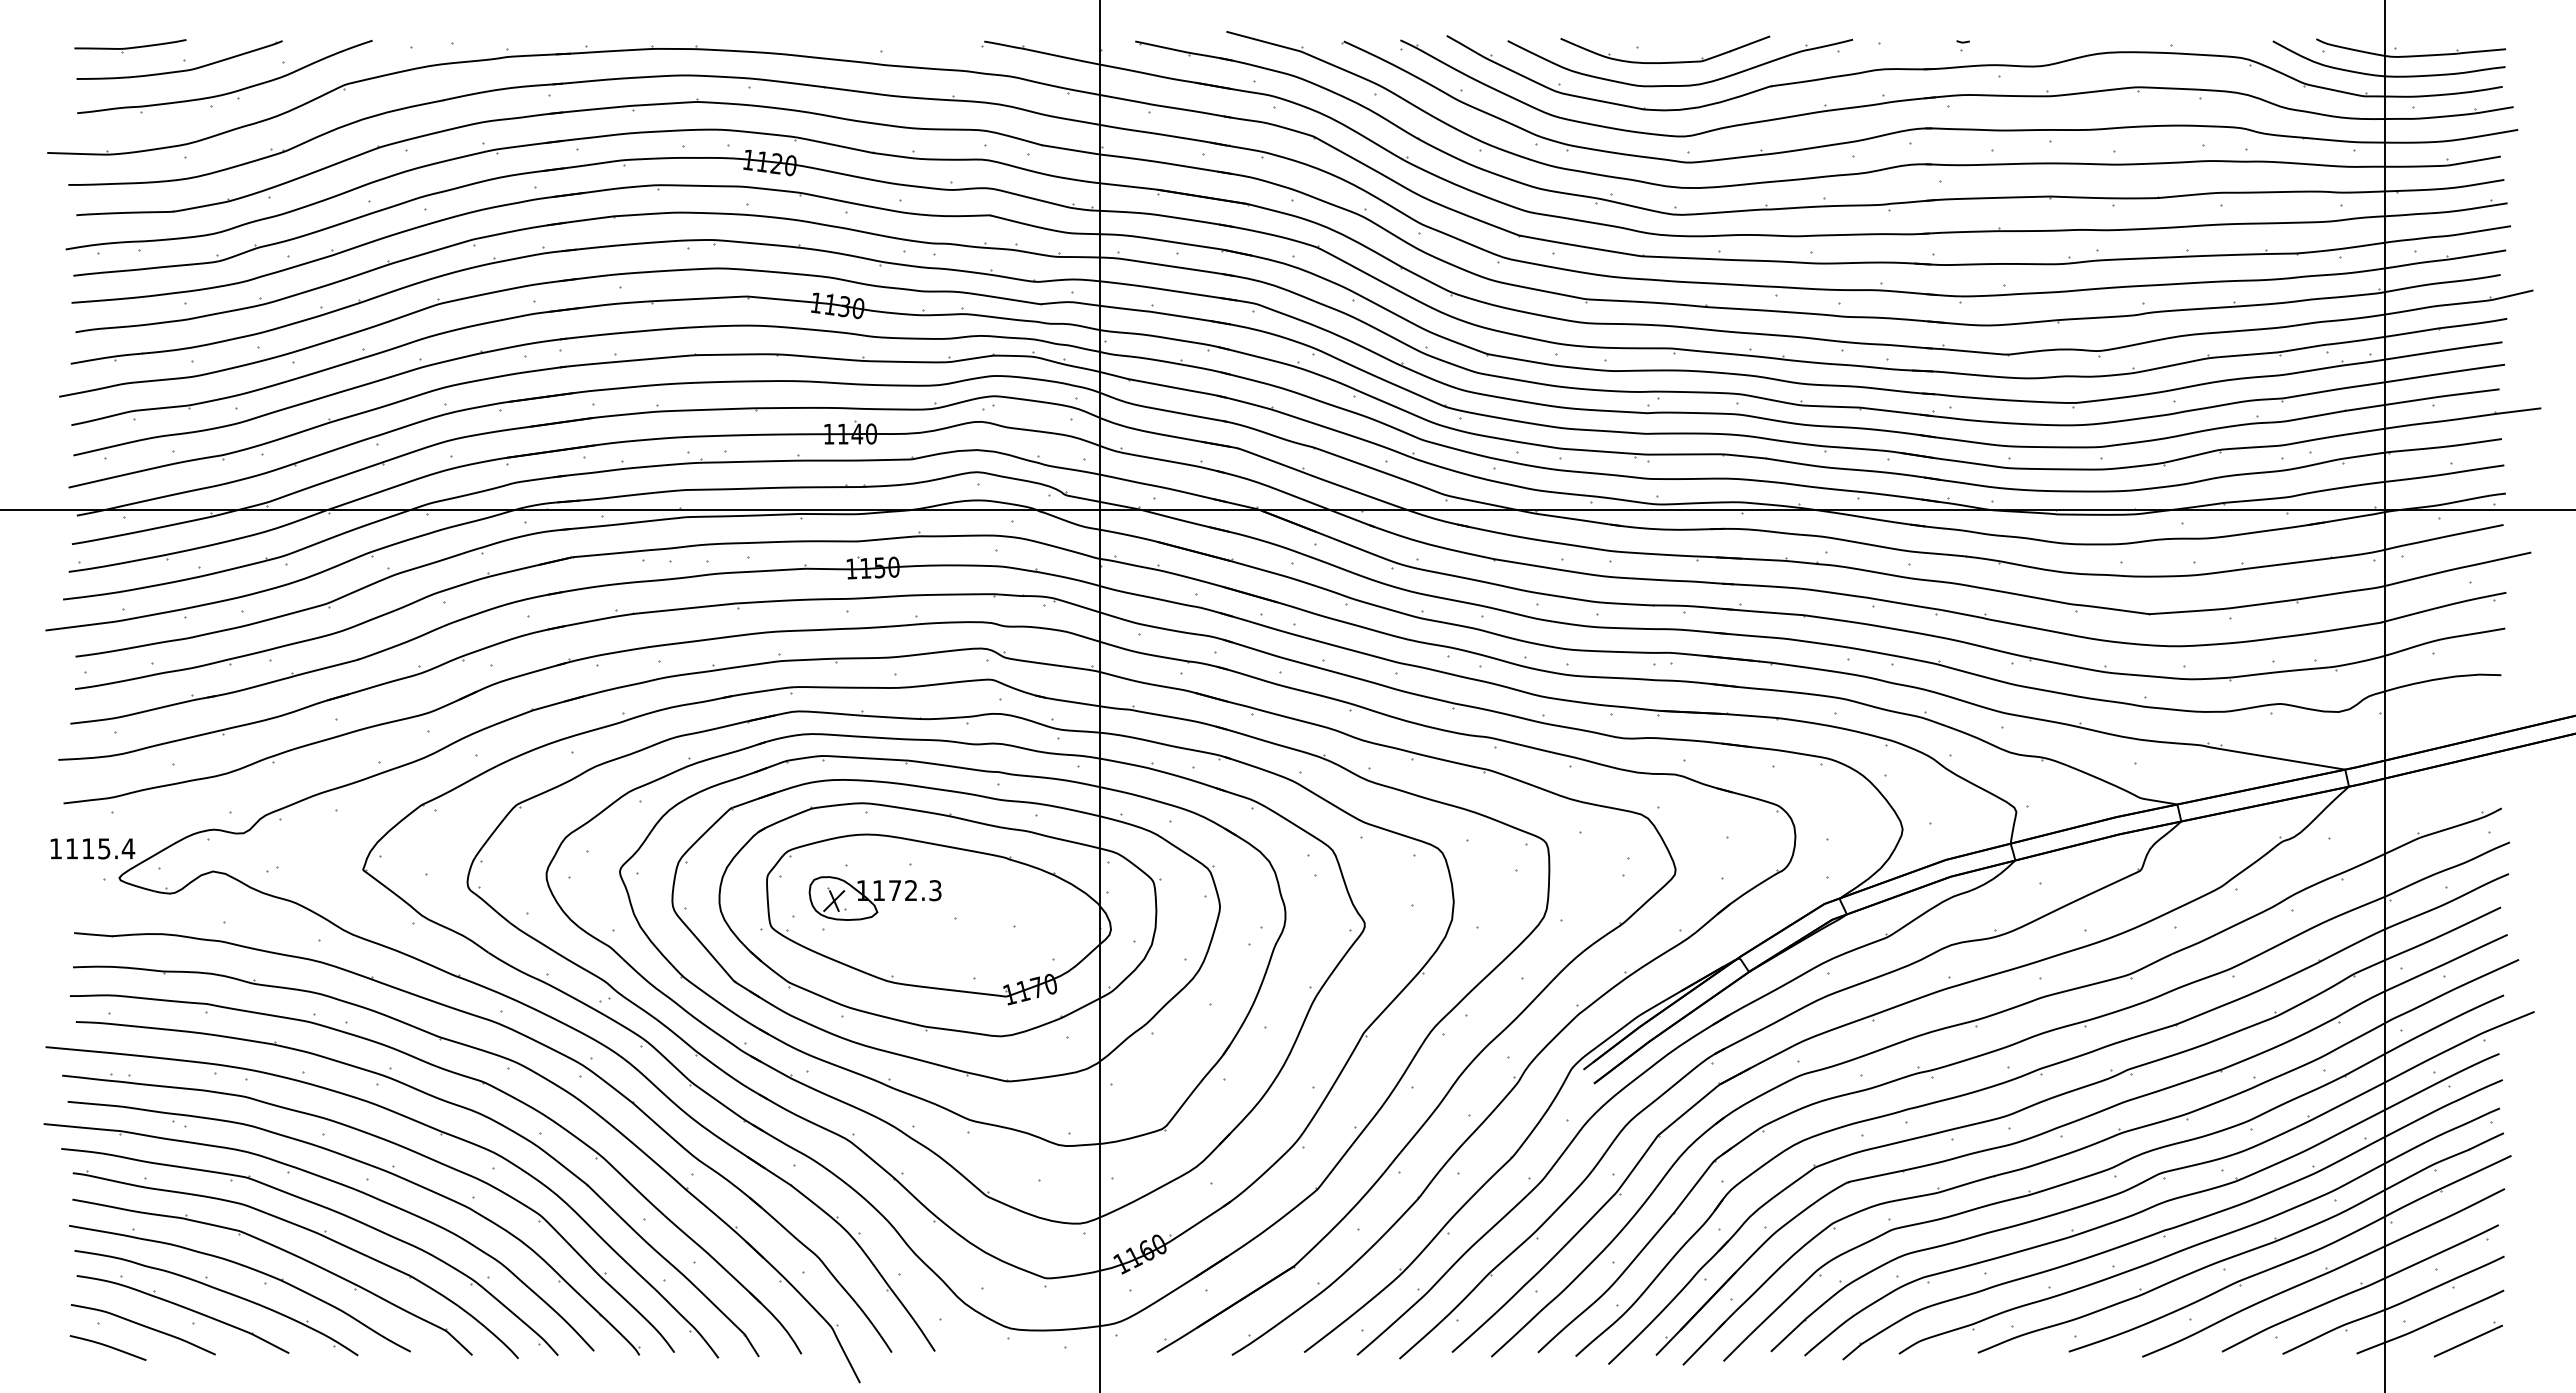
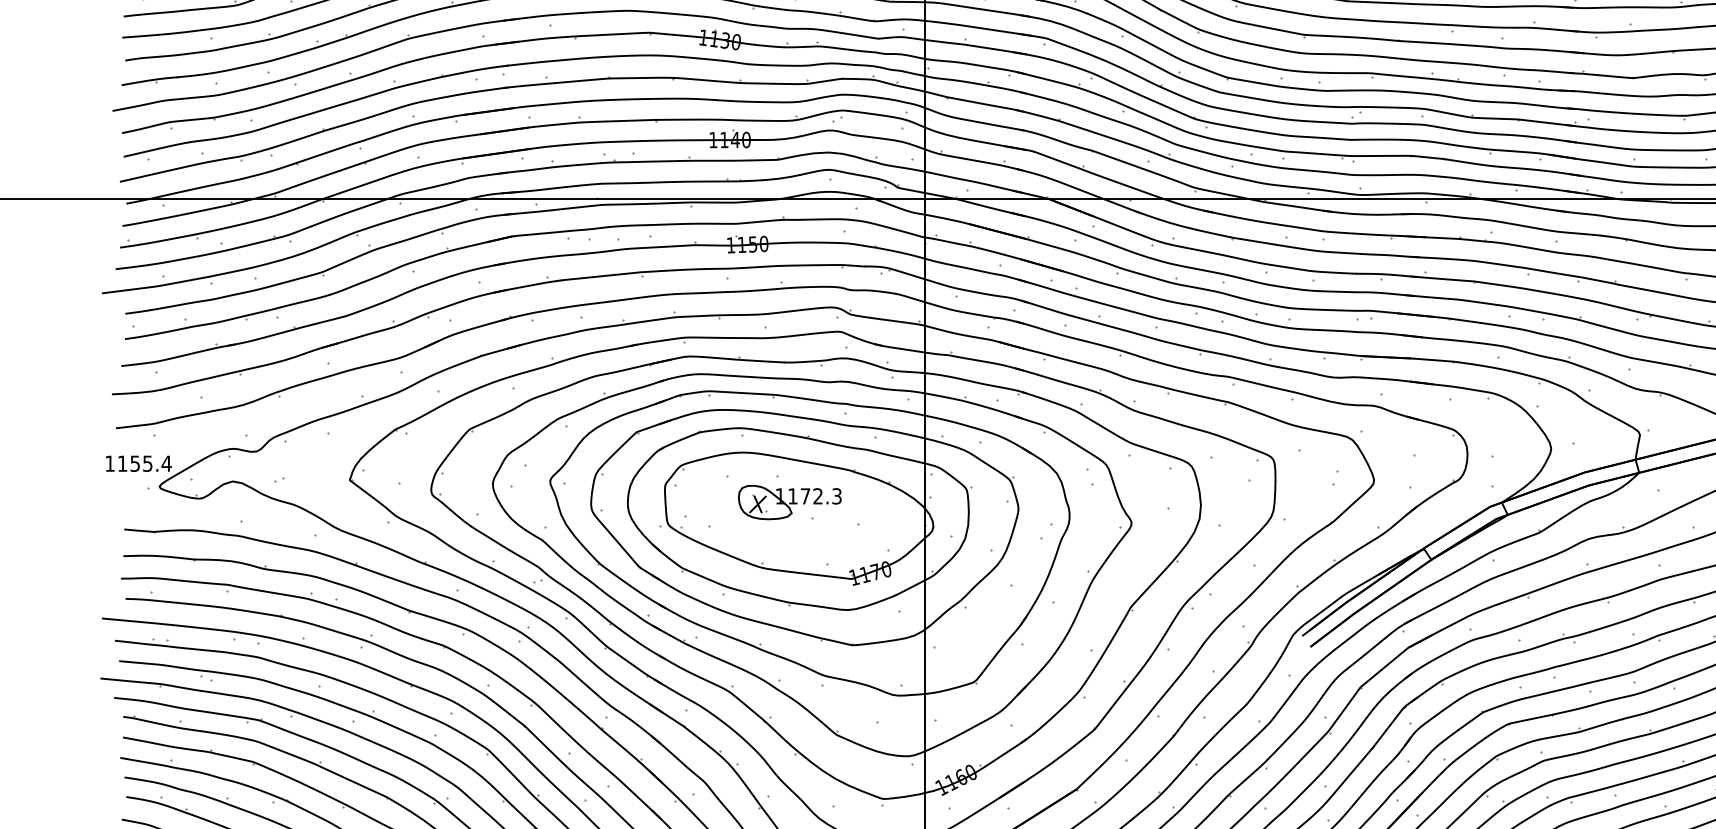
text: (88, 848) -> (135, 463), 1115.4 -> 1155.4
part: (874, 898) -> (789, 502), moved

